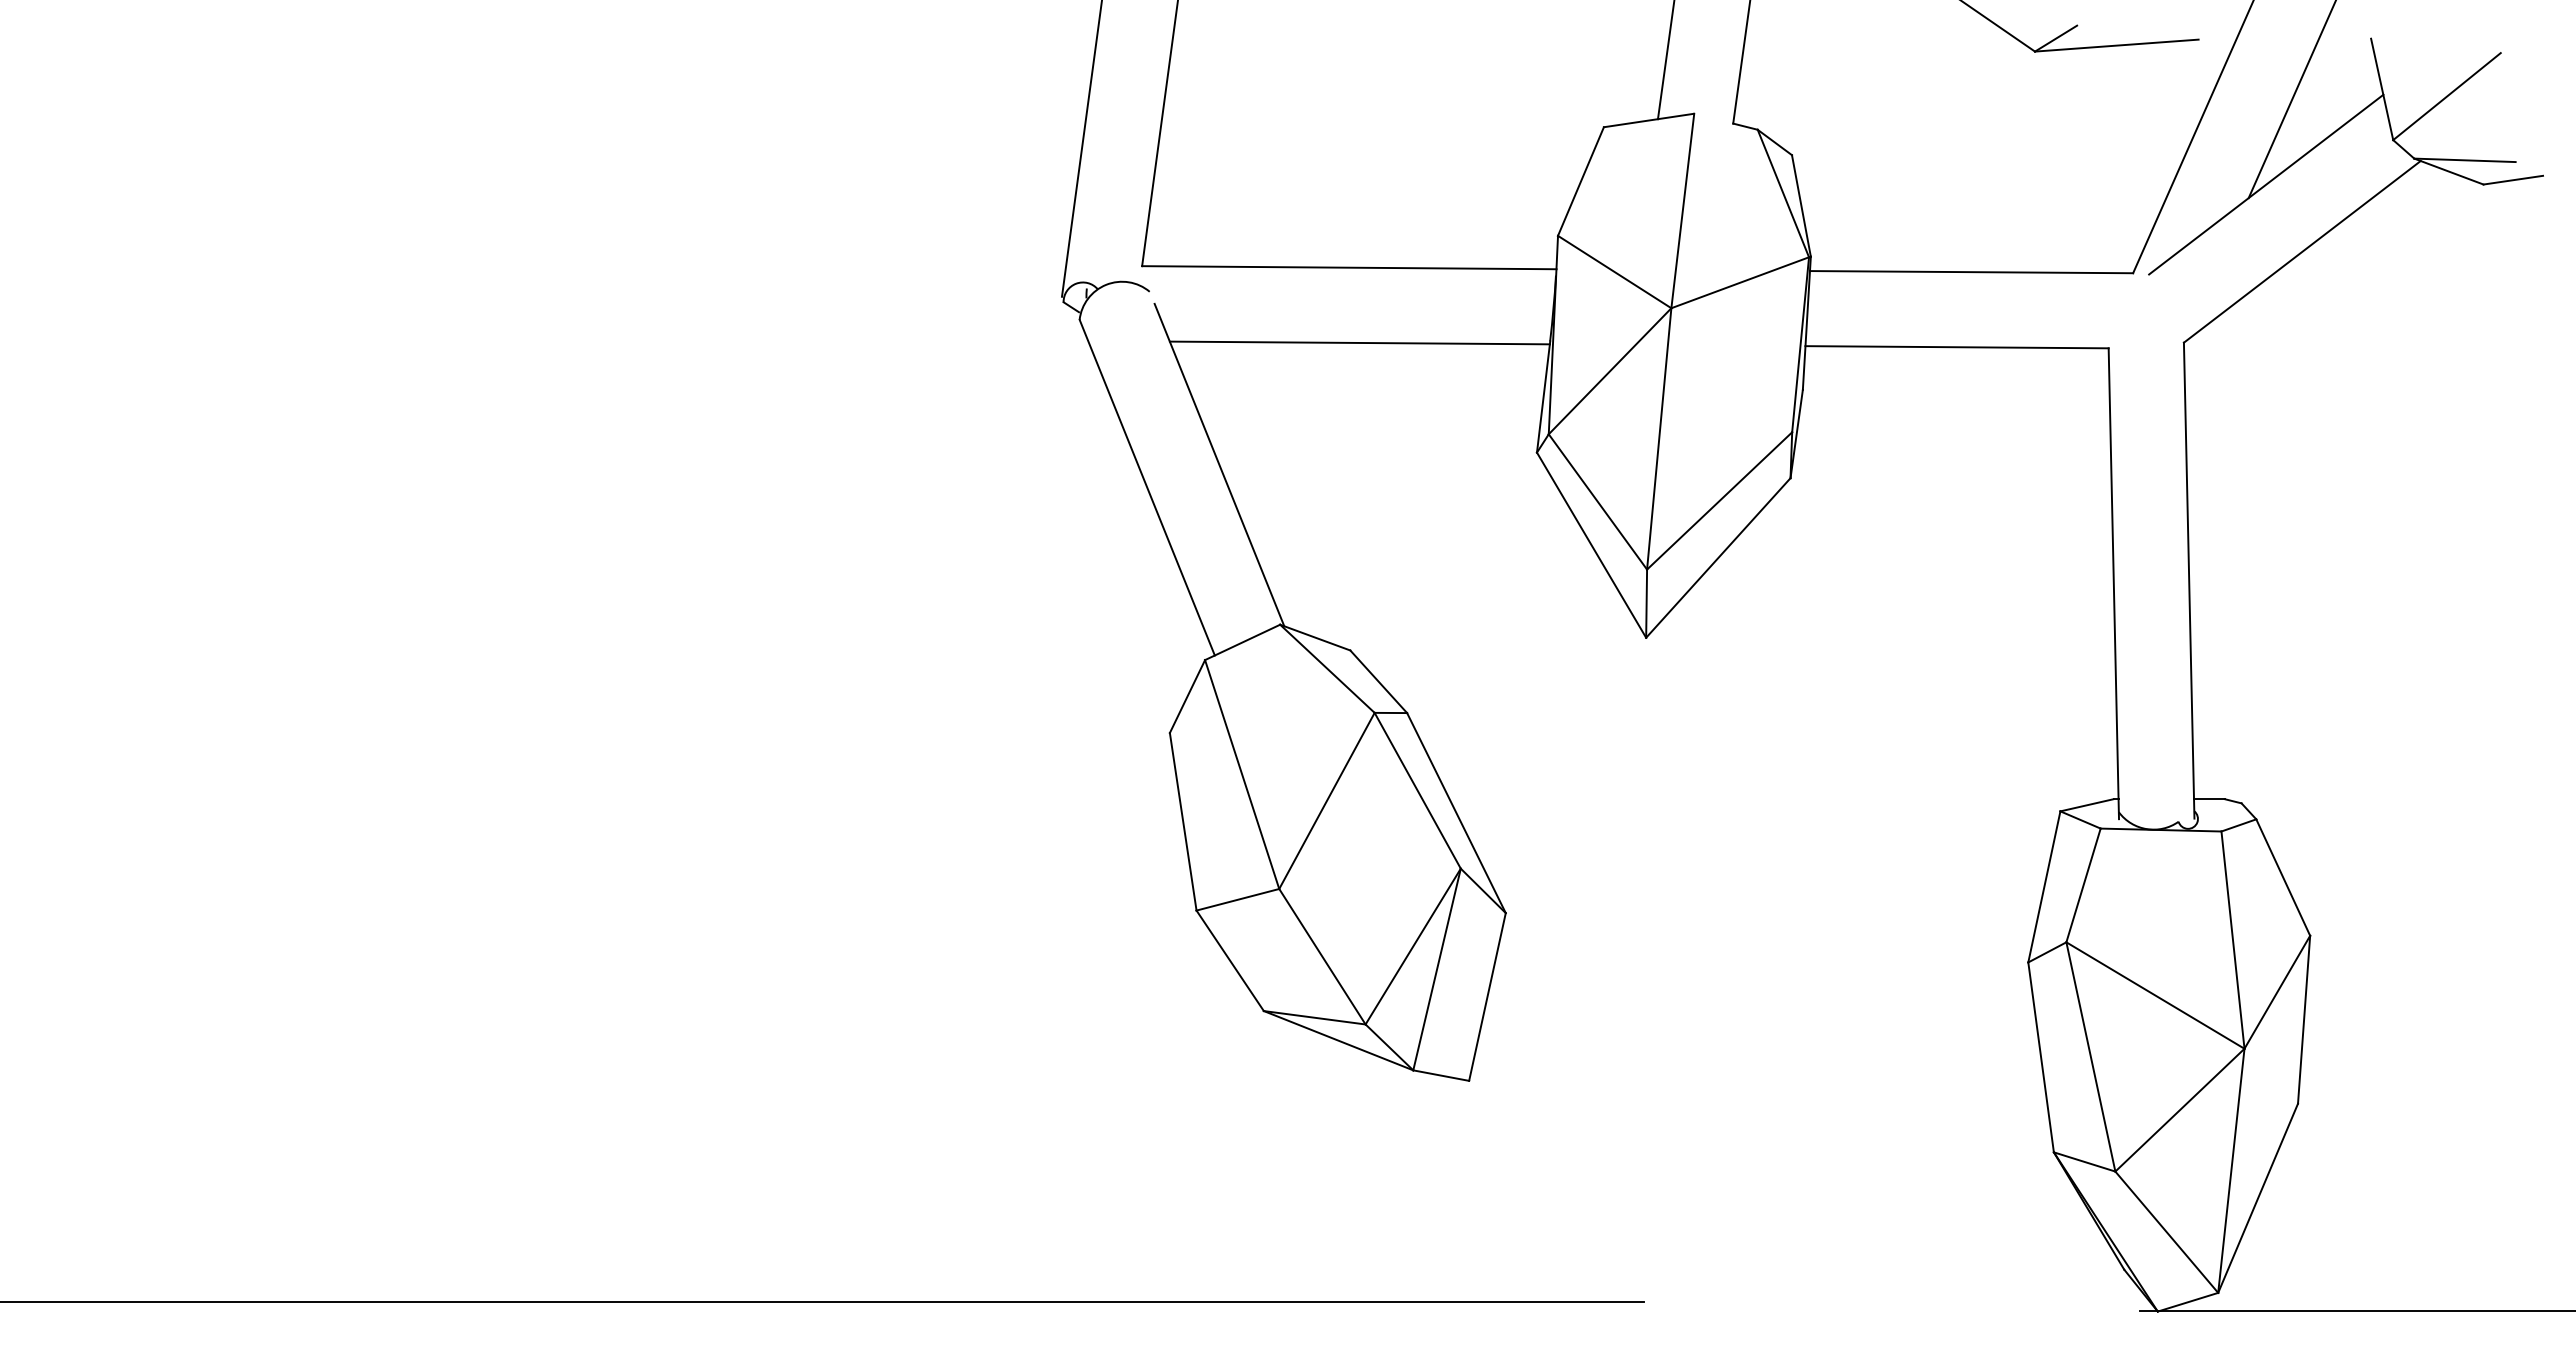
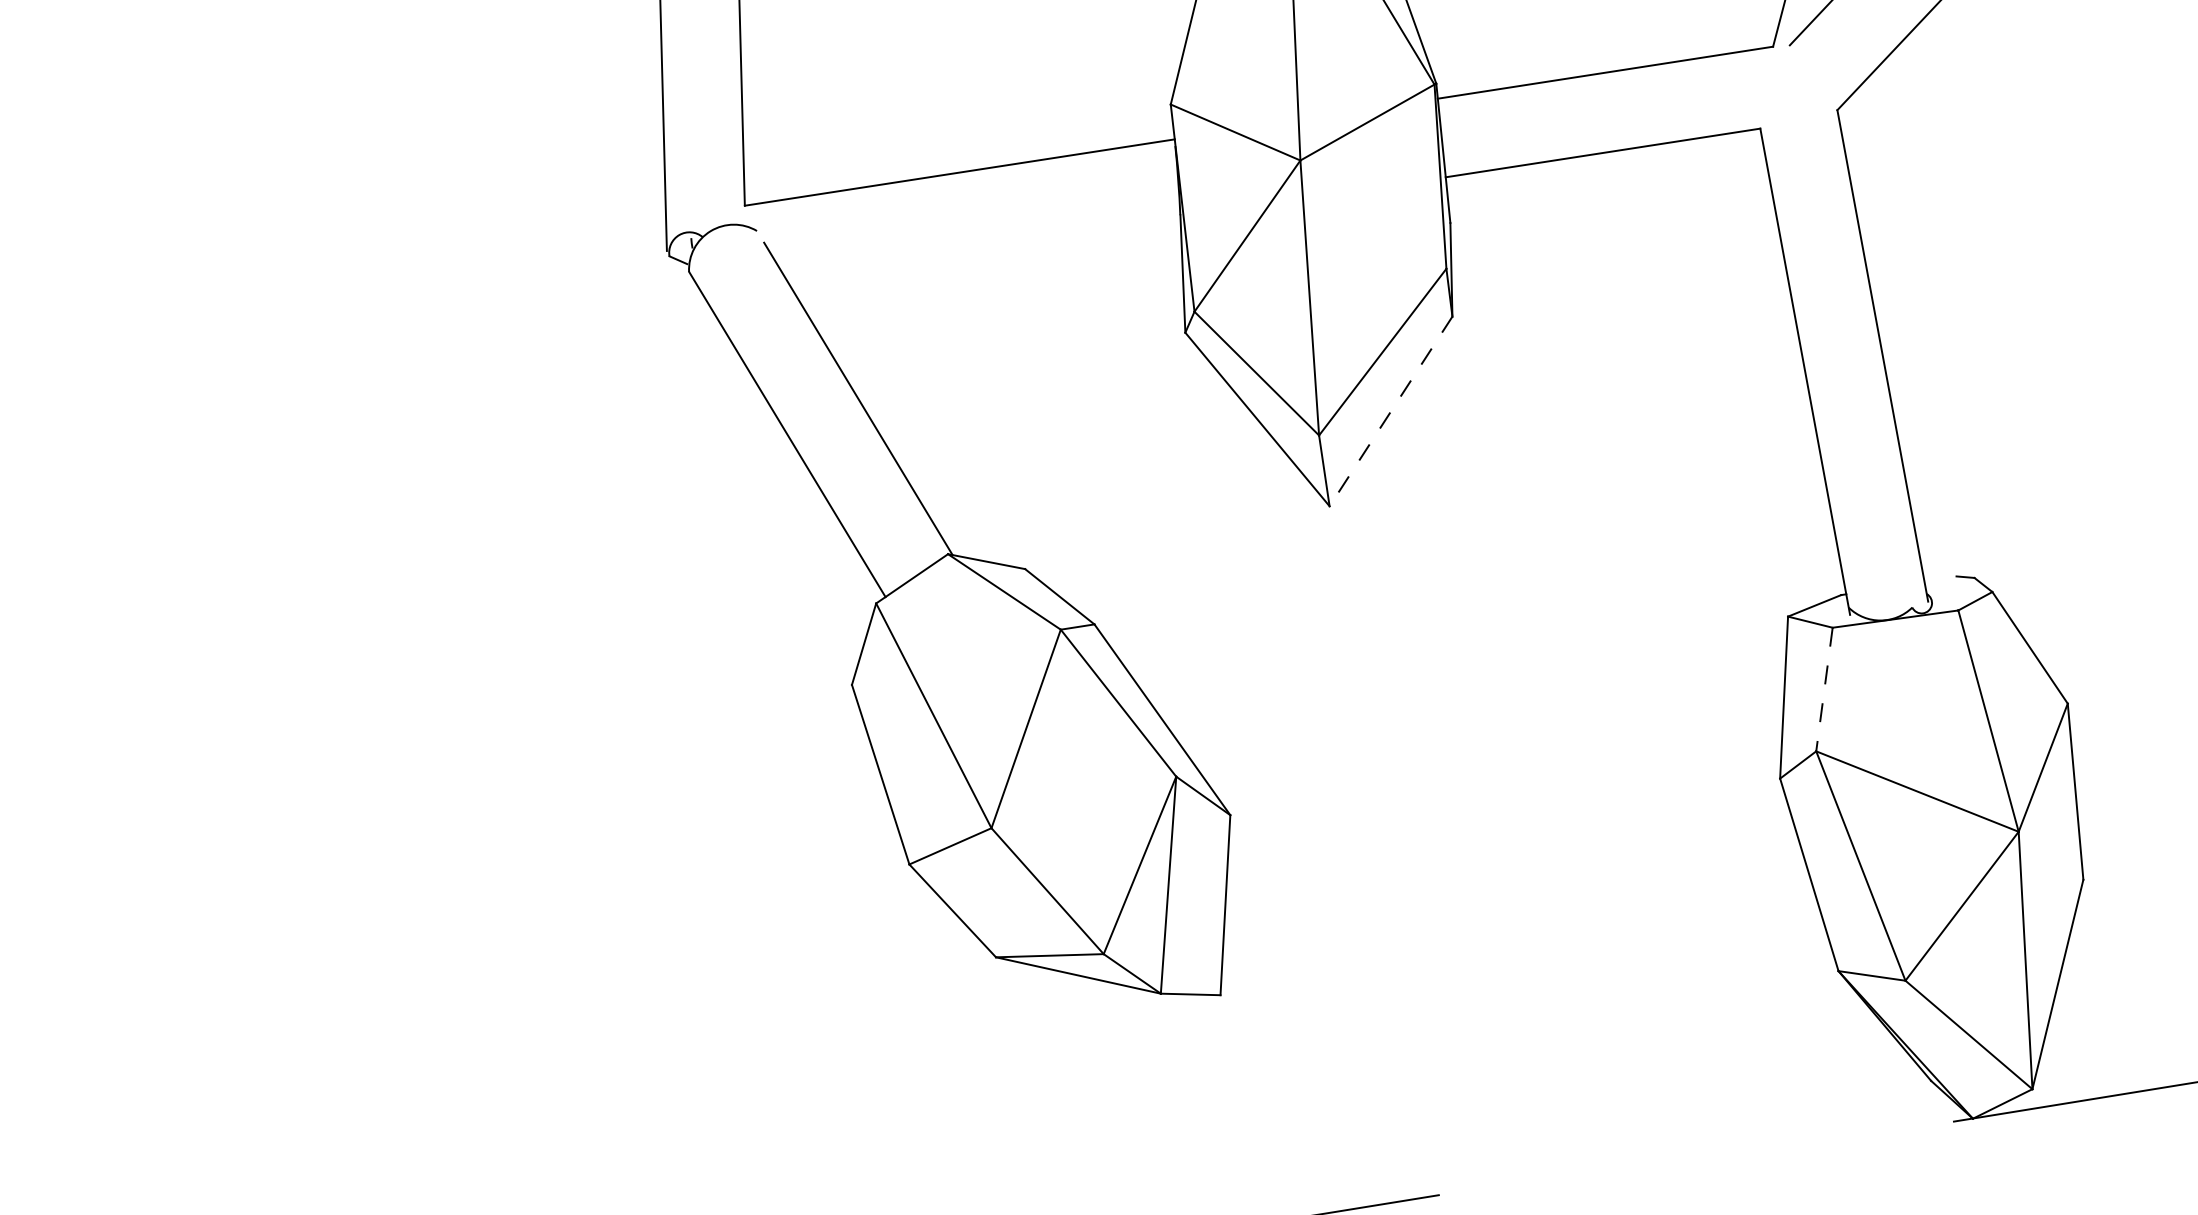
line: (1359, 342) -> (982, 248), removed
line: (1718, 557) -> (1391, 410), solid -> dashed
line: (2208, 799) -> (1939, 579), removed
line: (2083, 885) -> (1824, 689), solid -> dashed

